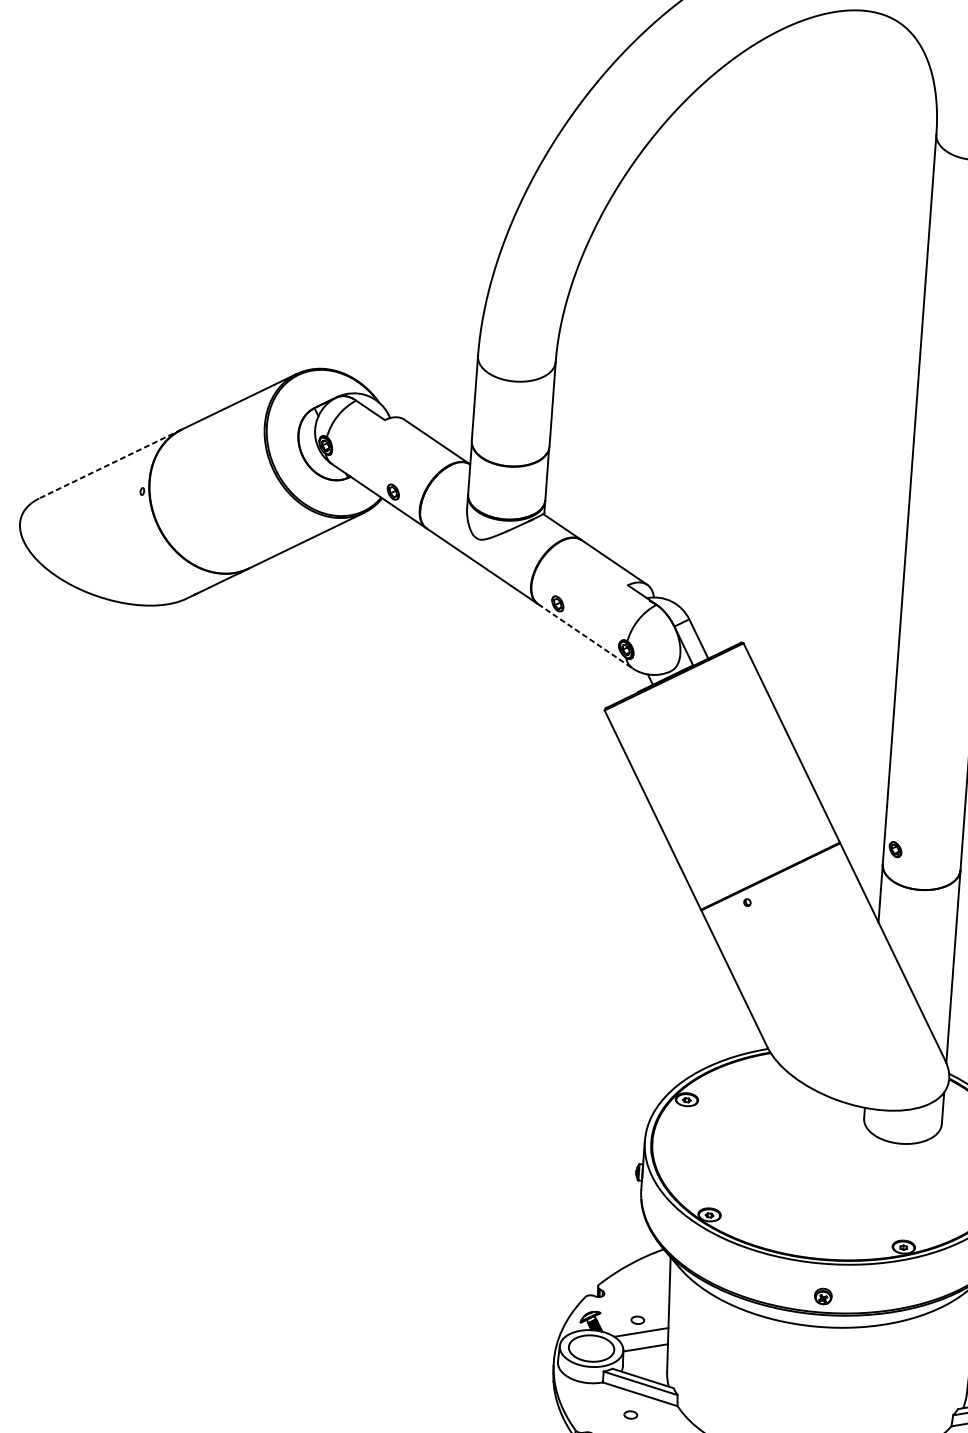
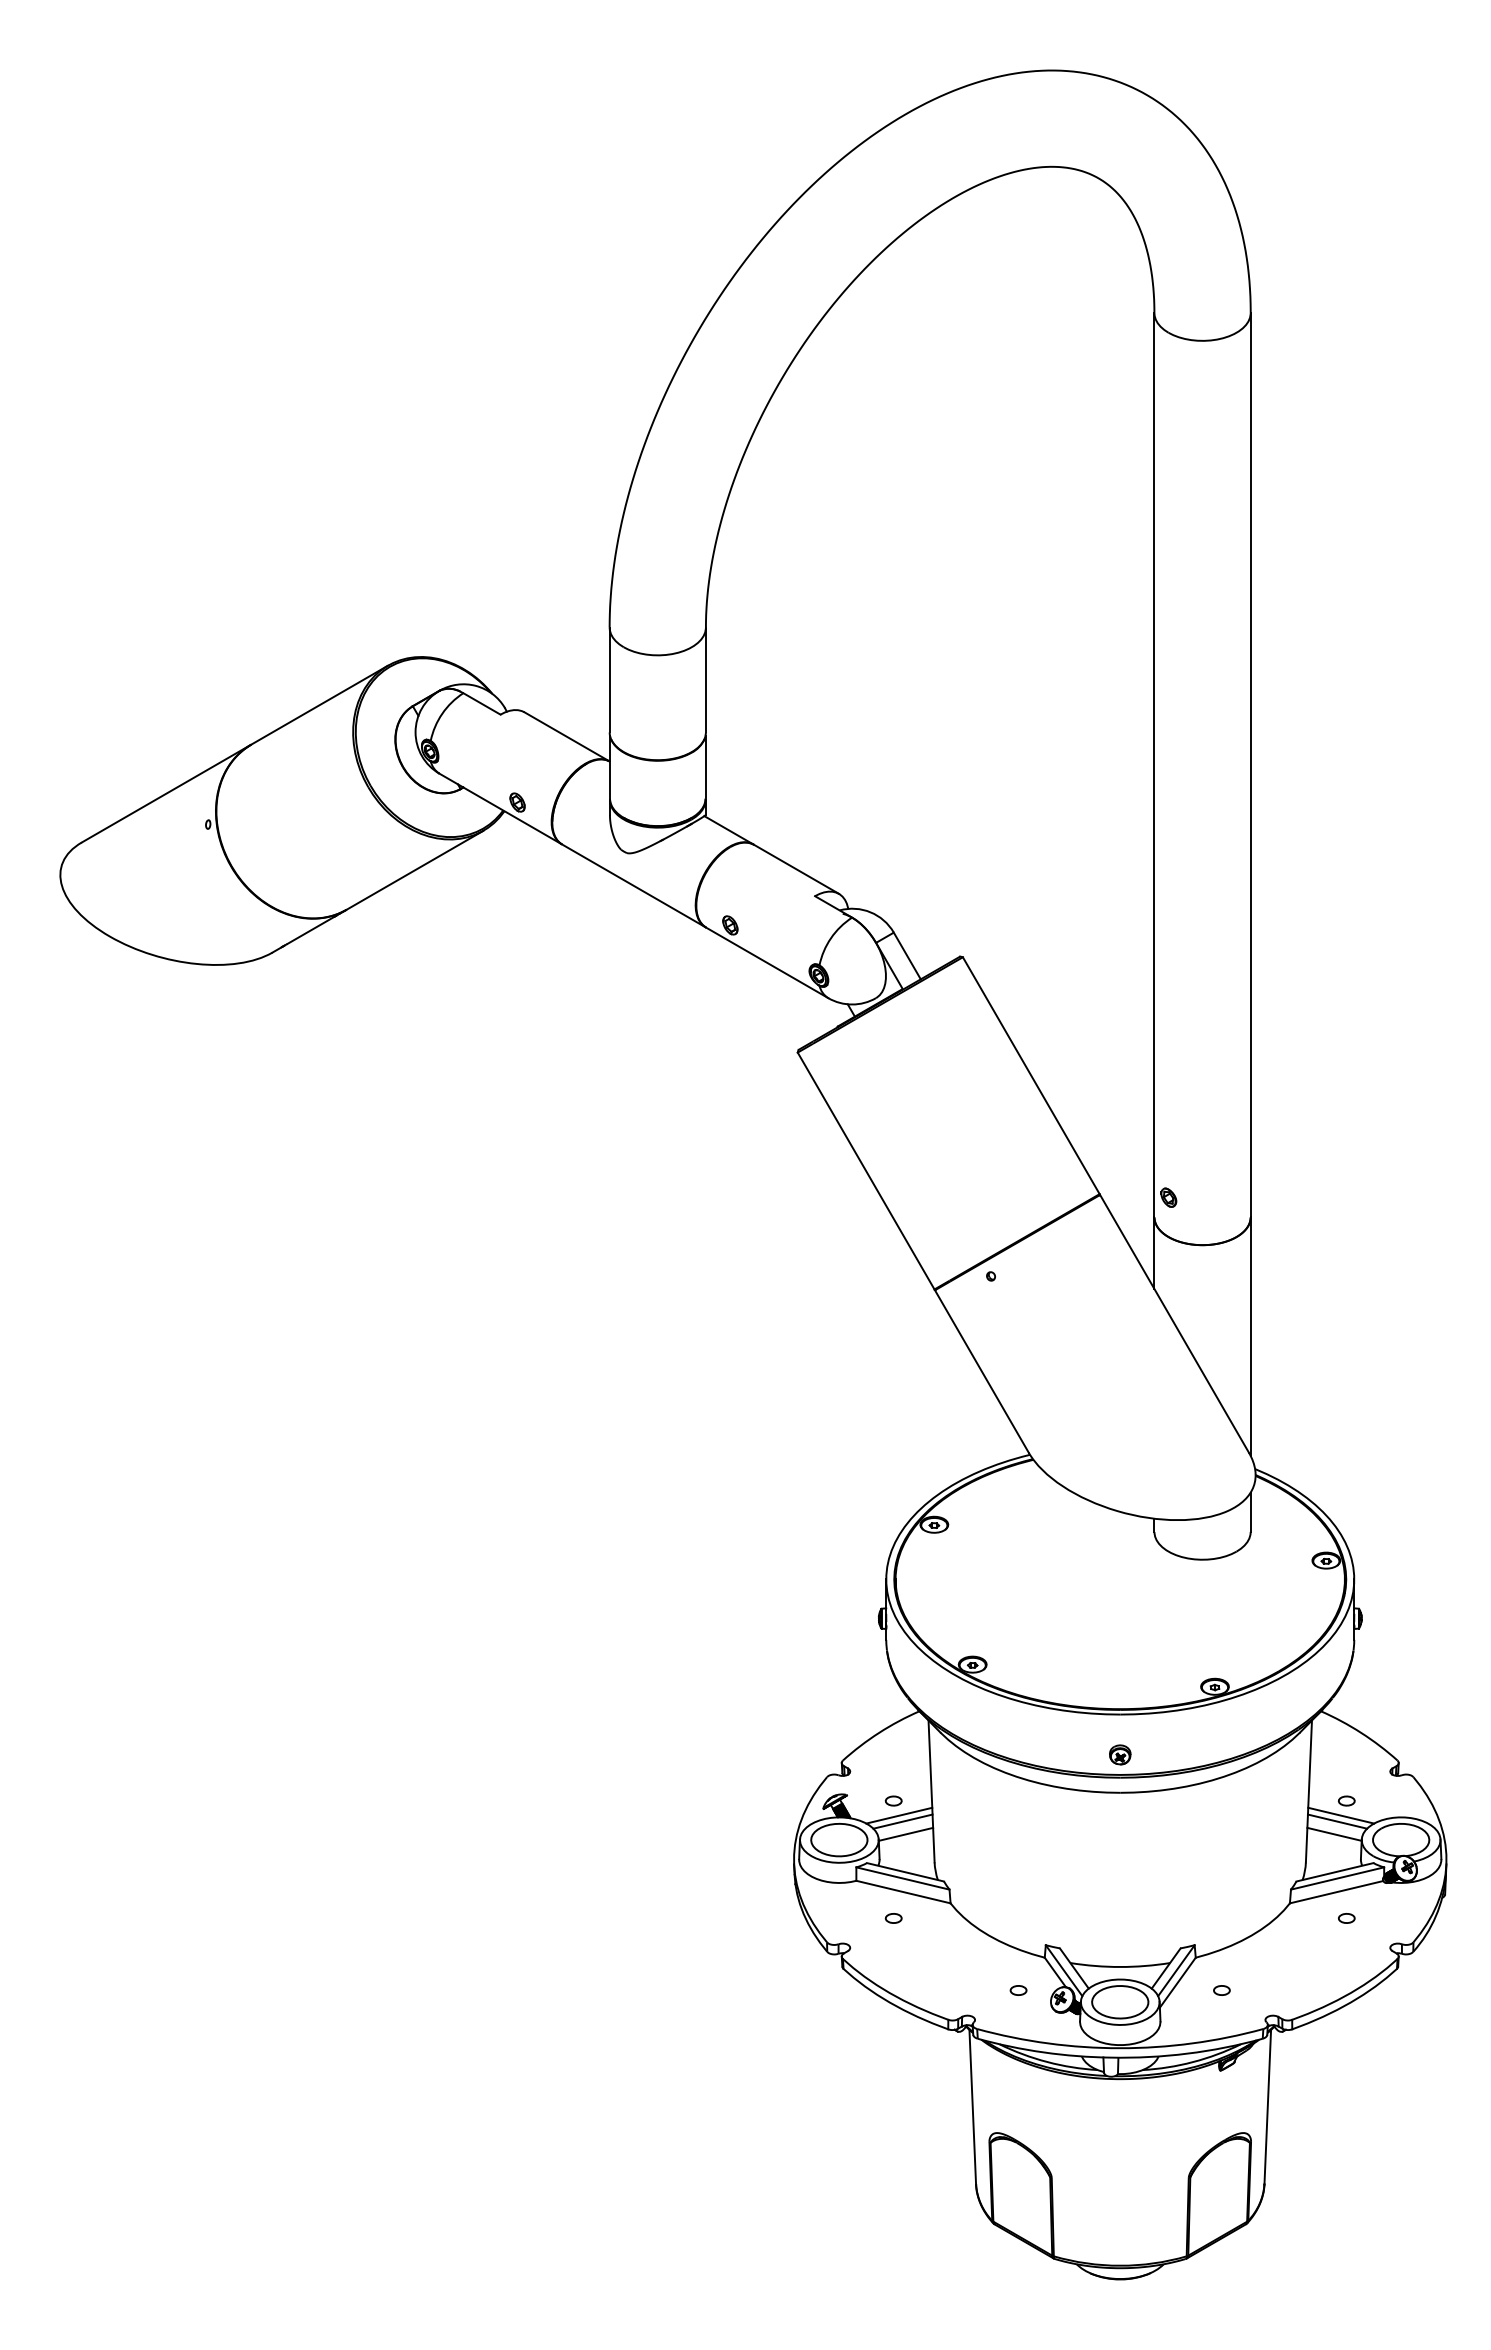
line: (110, 463) -> (166, 793), dashed -> solid
line: (585, 636) -> (767, 963), dashed -> solid
line: (643, 1337) -> (902, 1821), added

